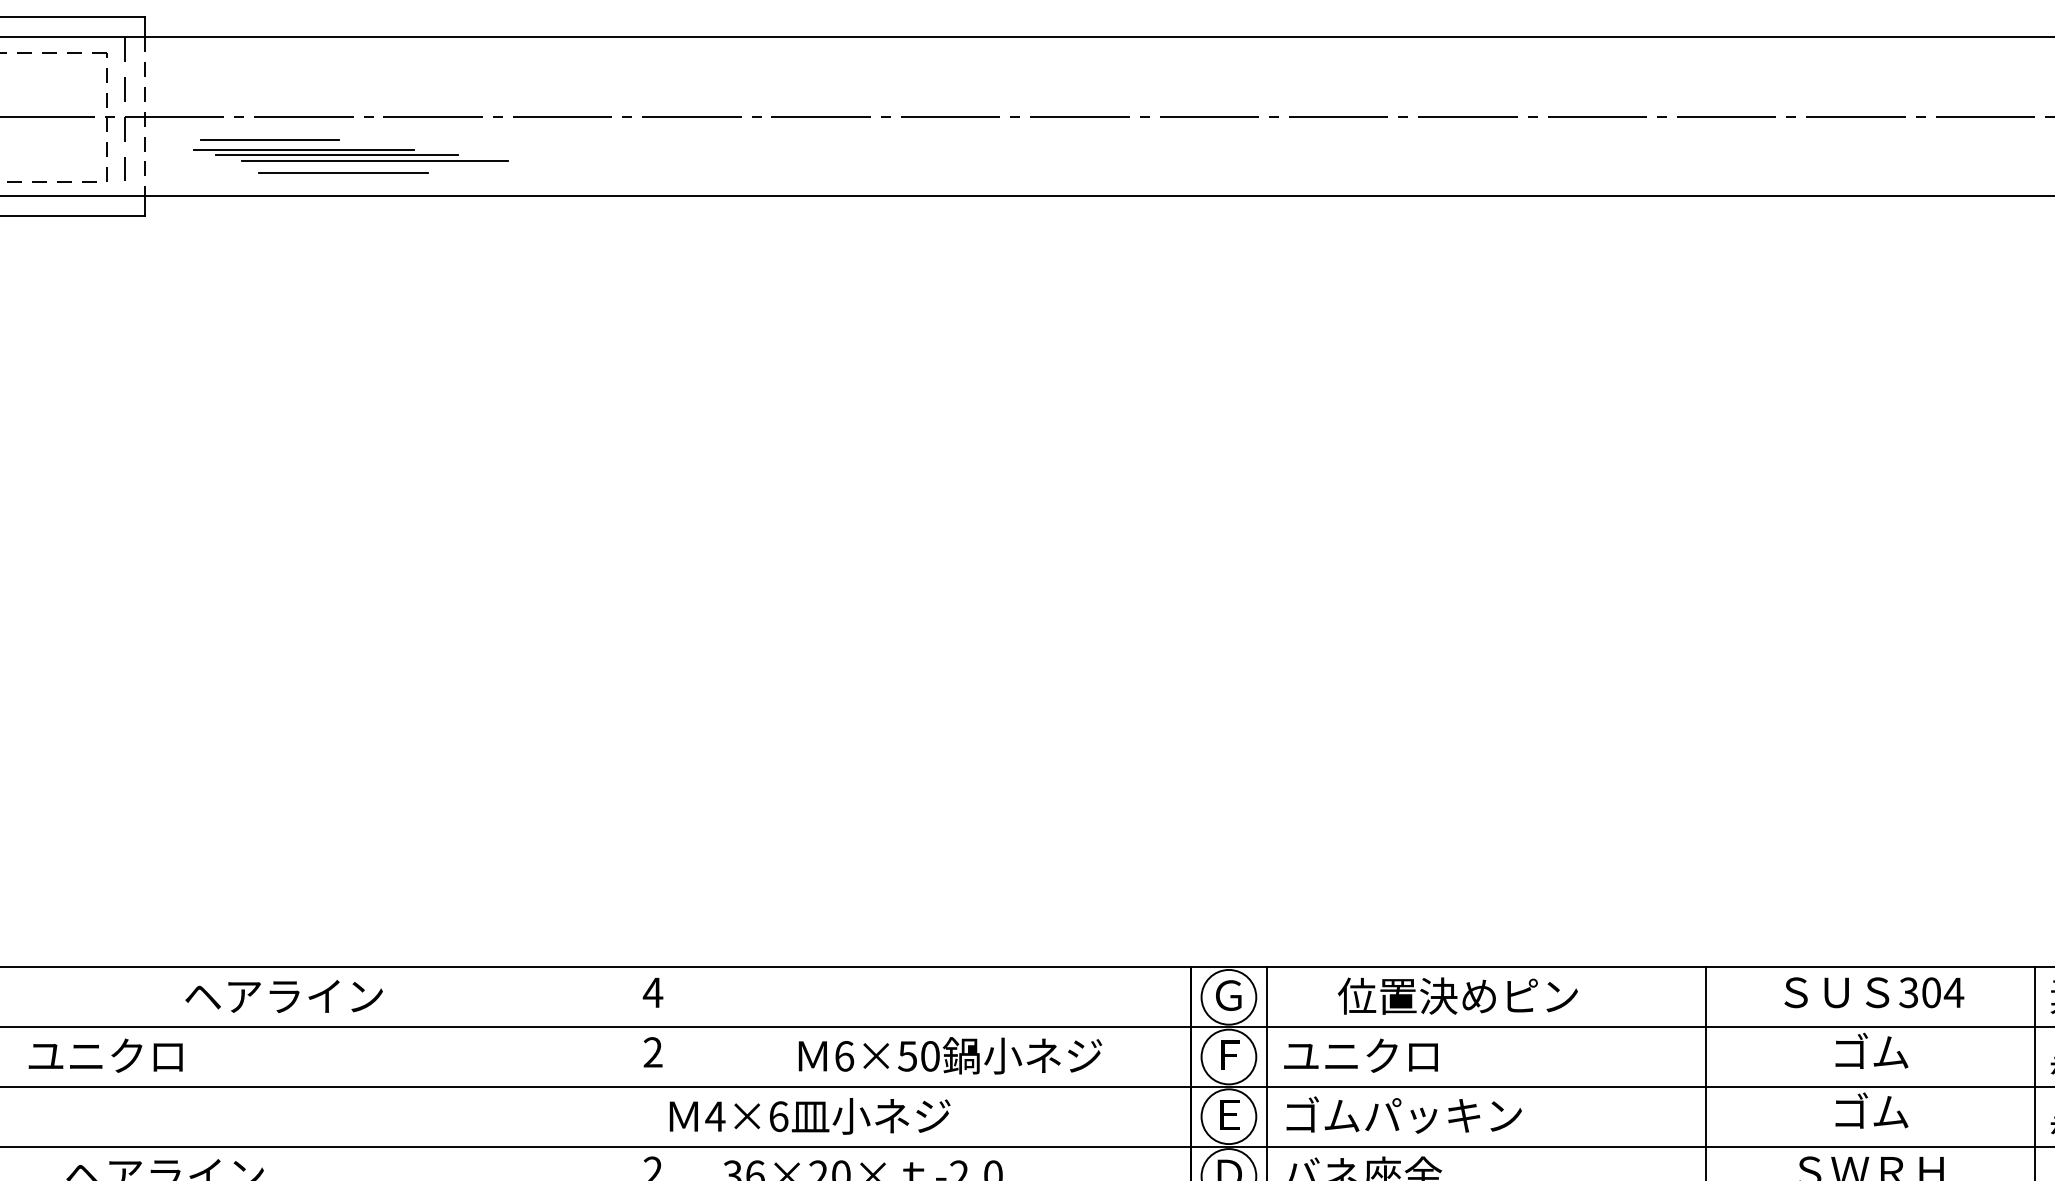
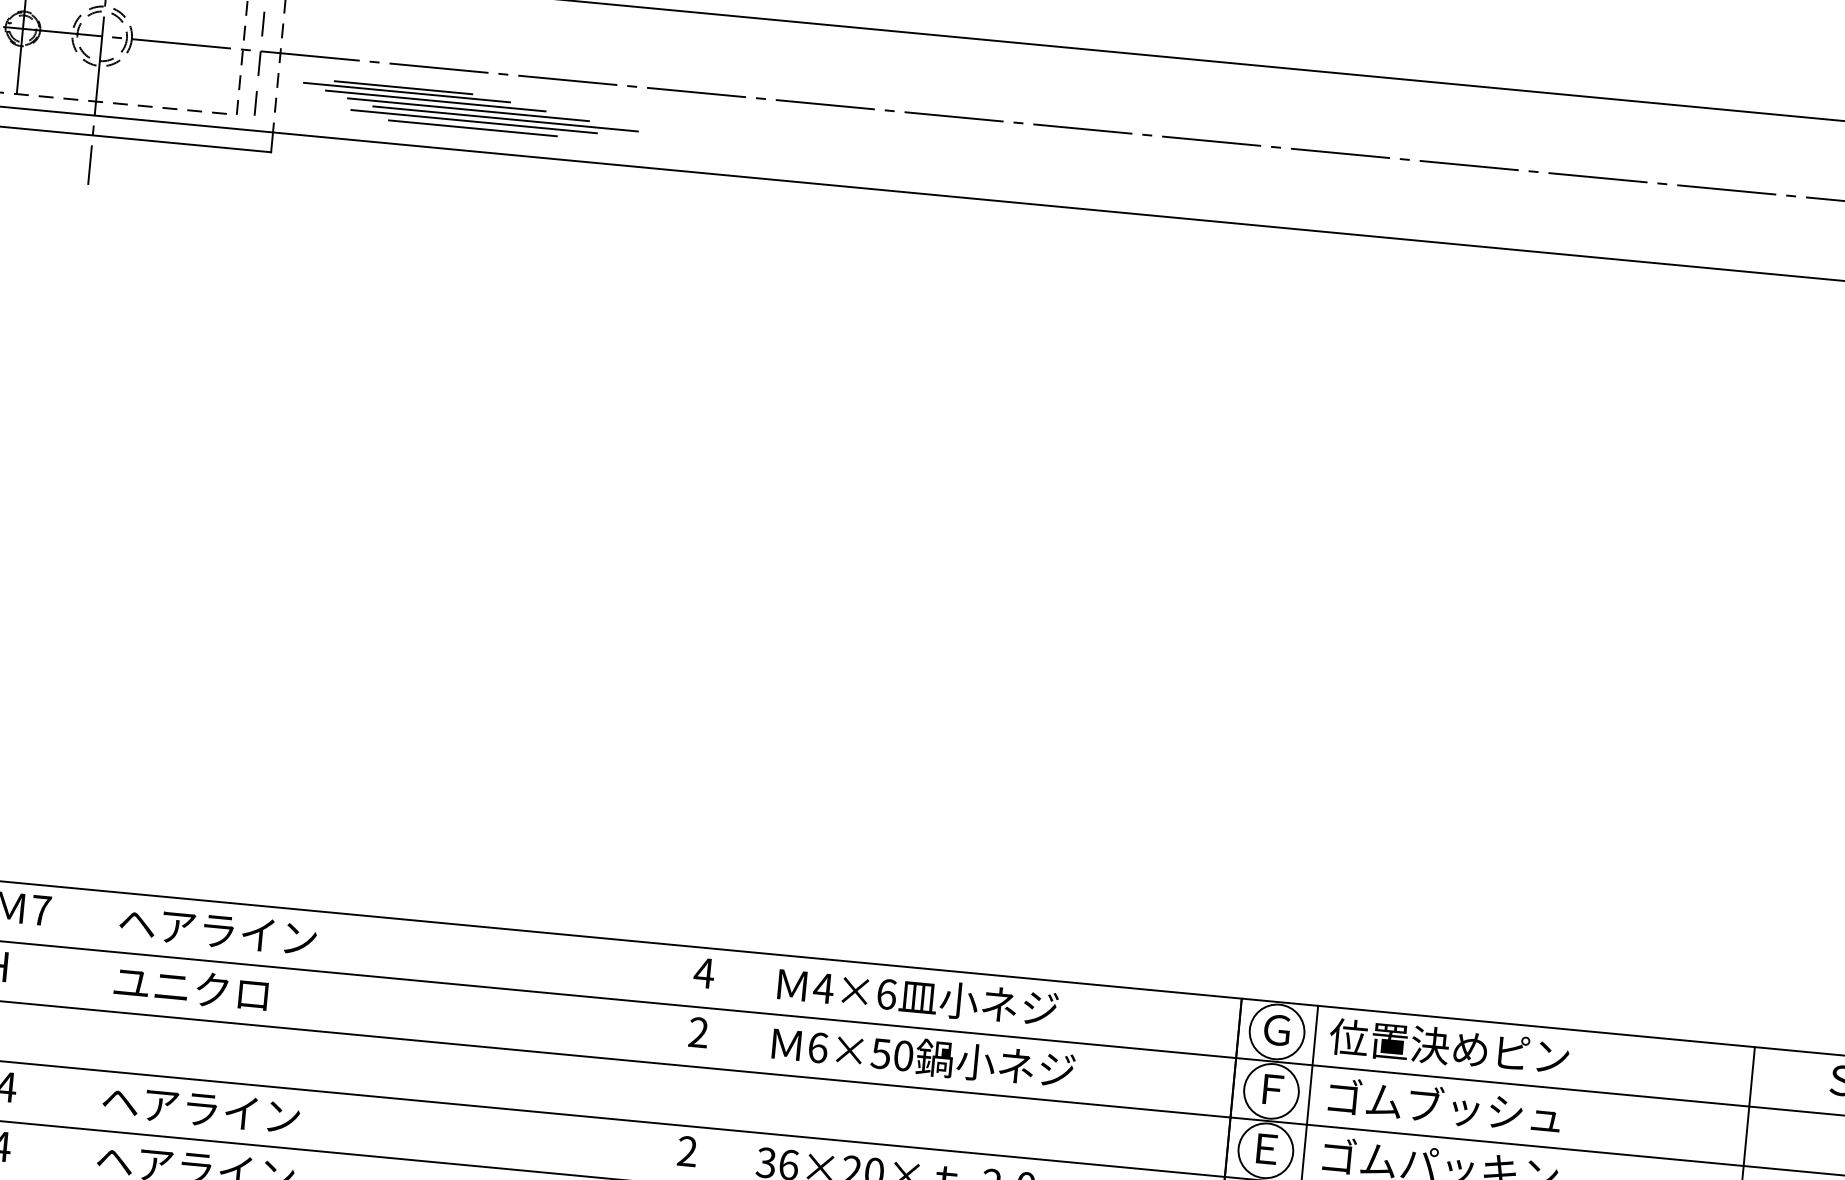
line: (273, 144) -> (406, 92), added
line: (343, 166) -> (473, 121), added
text: (1457, 995) -> (1449, 1046), moved
text: (283, 996) -> (217, 930), moved
text: (105, 1055) -> (191, 987), moved
text: (949, 1055) -> (922, 1056), moved
text: (1401, 1055) -> (1443, 1106), ユニクロ -> ゴムブッシュ
text: (809, 1116) -> (917, 997), moved

